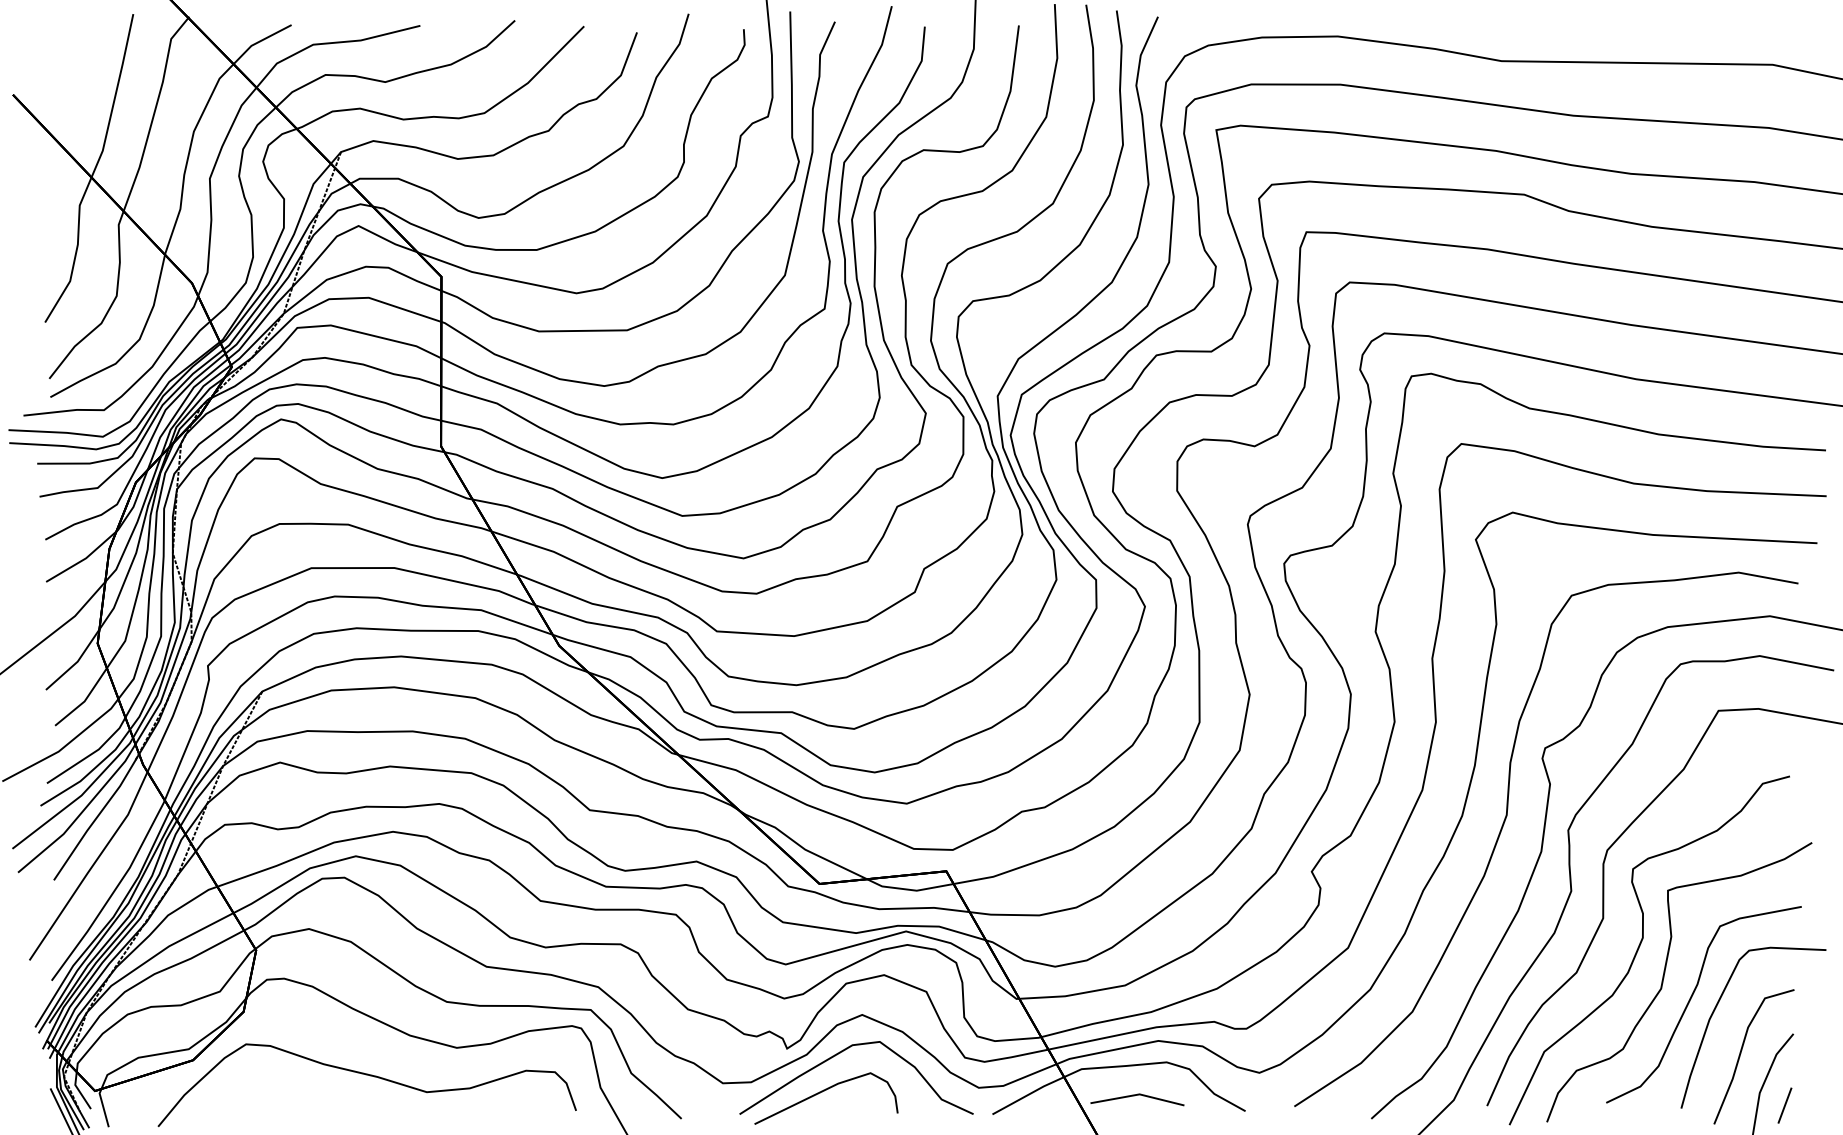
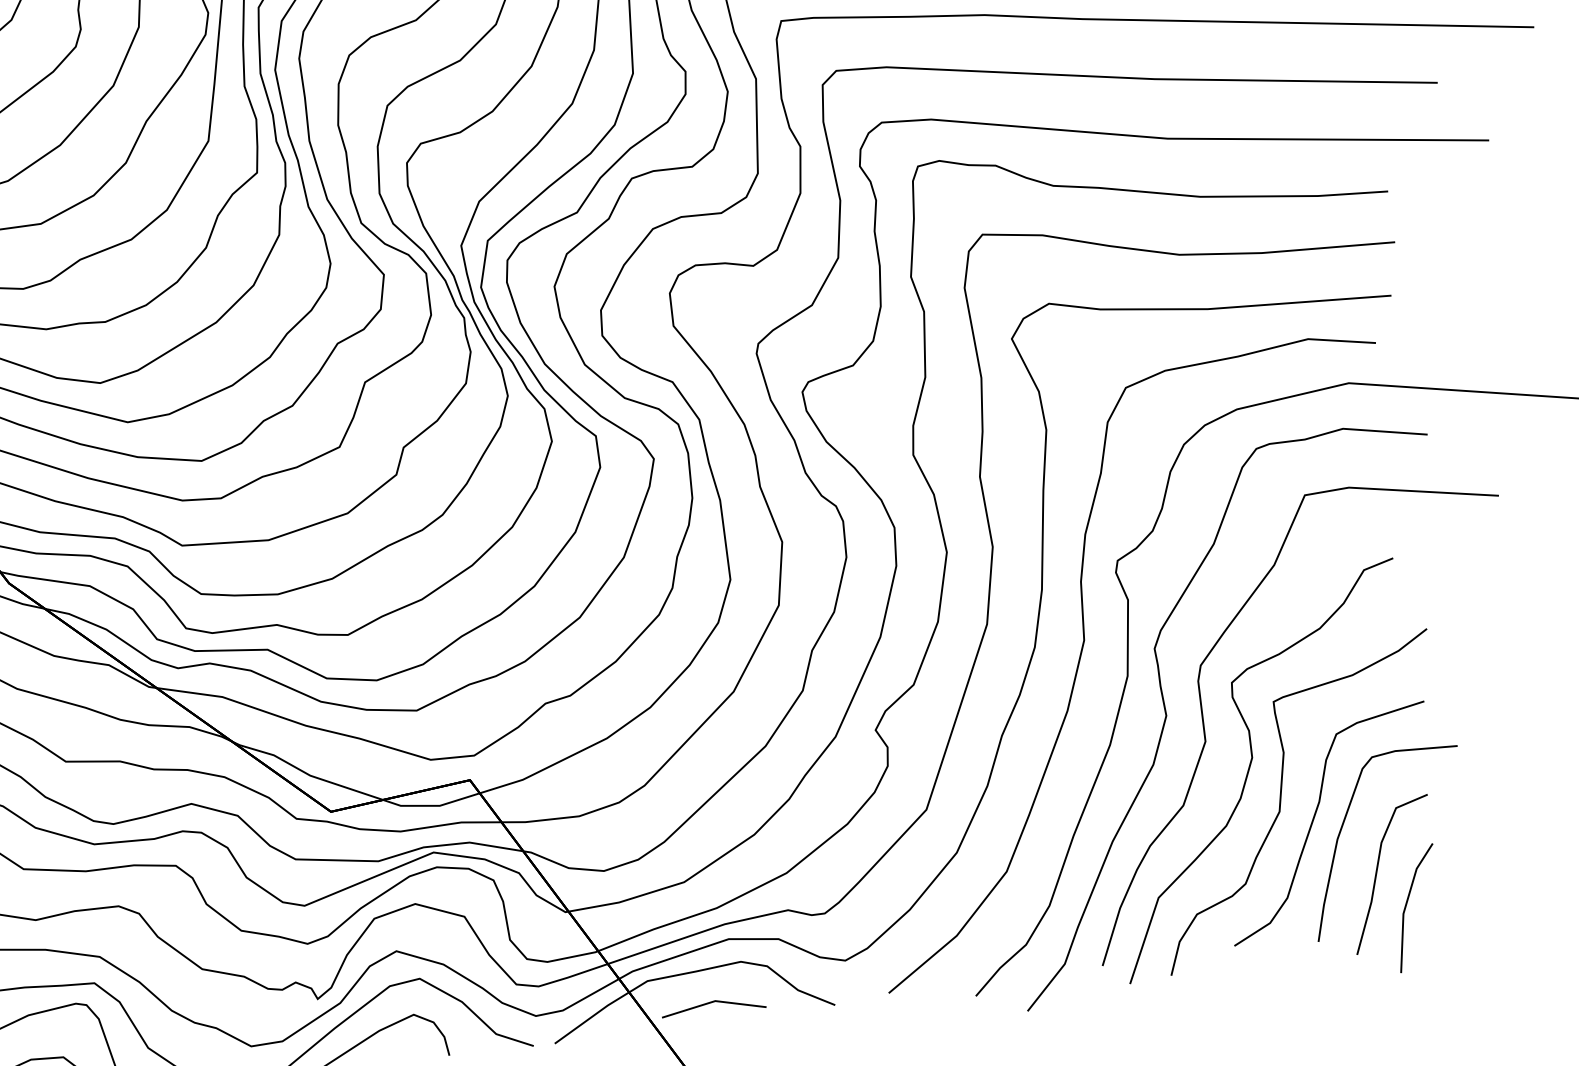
line: (1784, 1105) -> (1432, 924), removed

